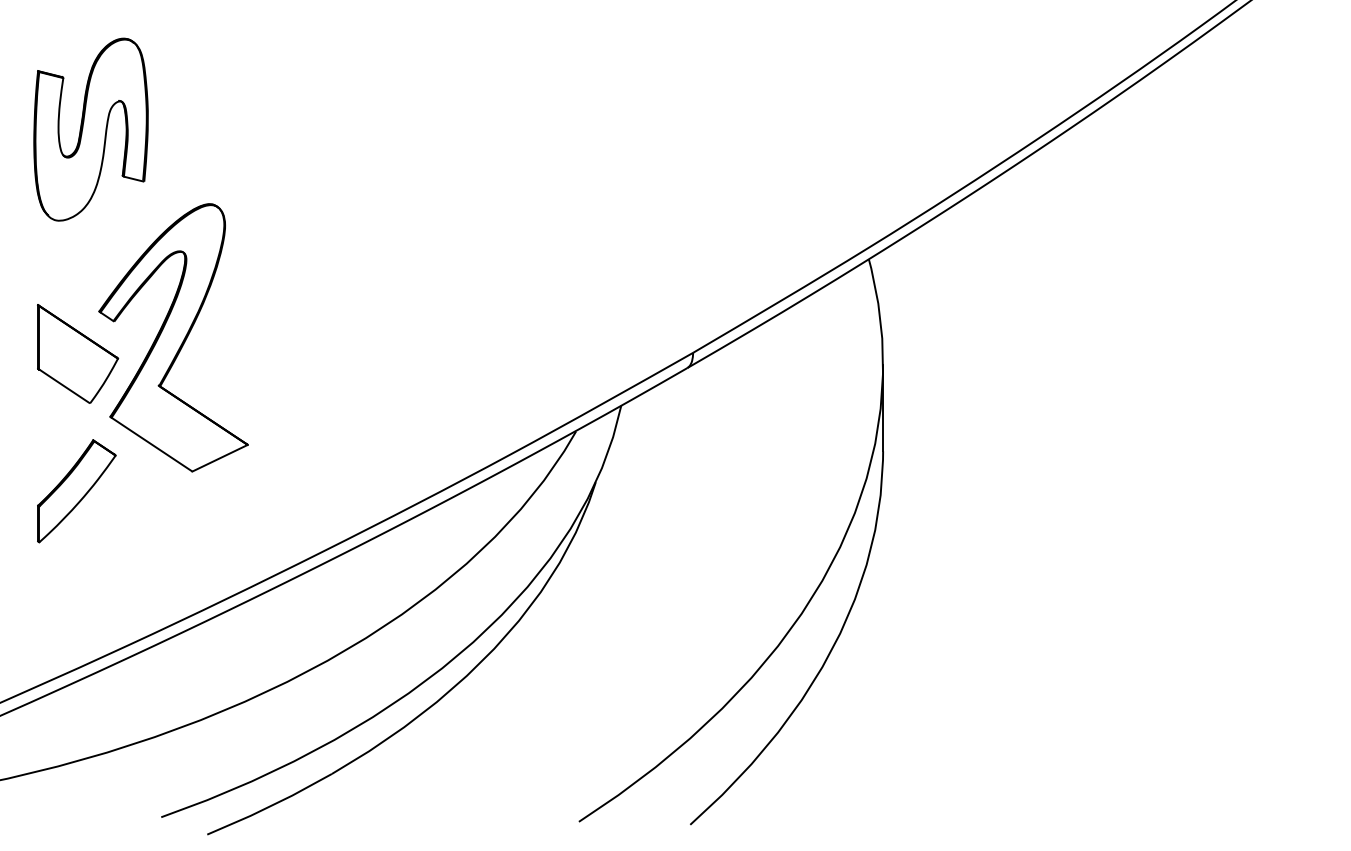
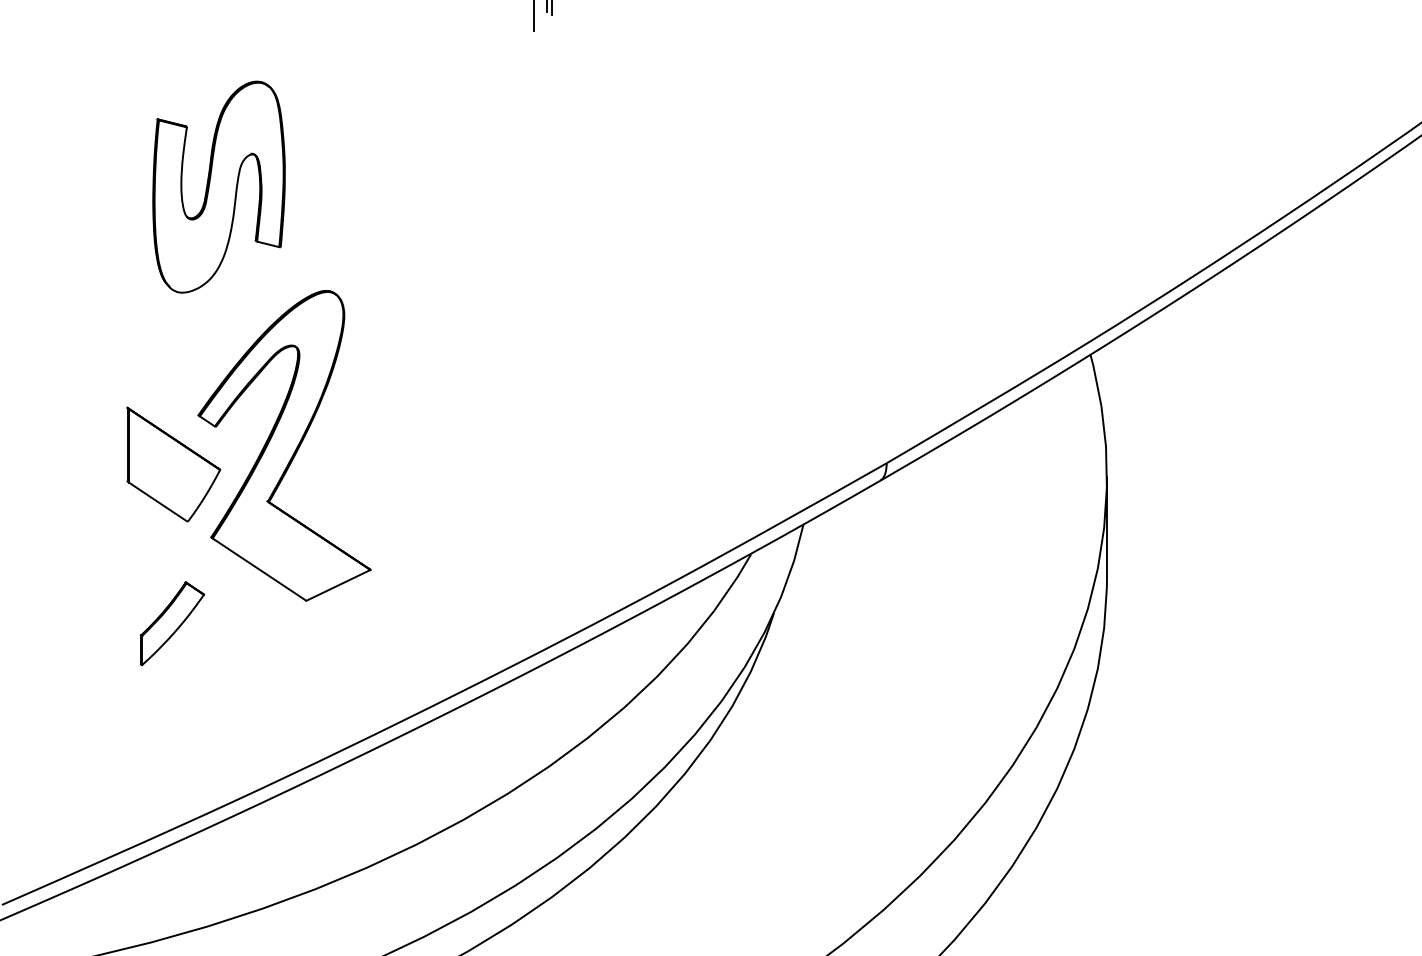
part: (90, 129) -> (218, 186), moved
part: (76, 491) -> (172, 623), size x0.7

